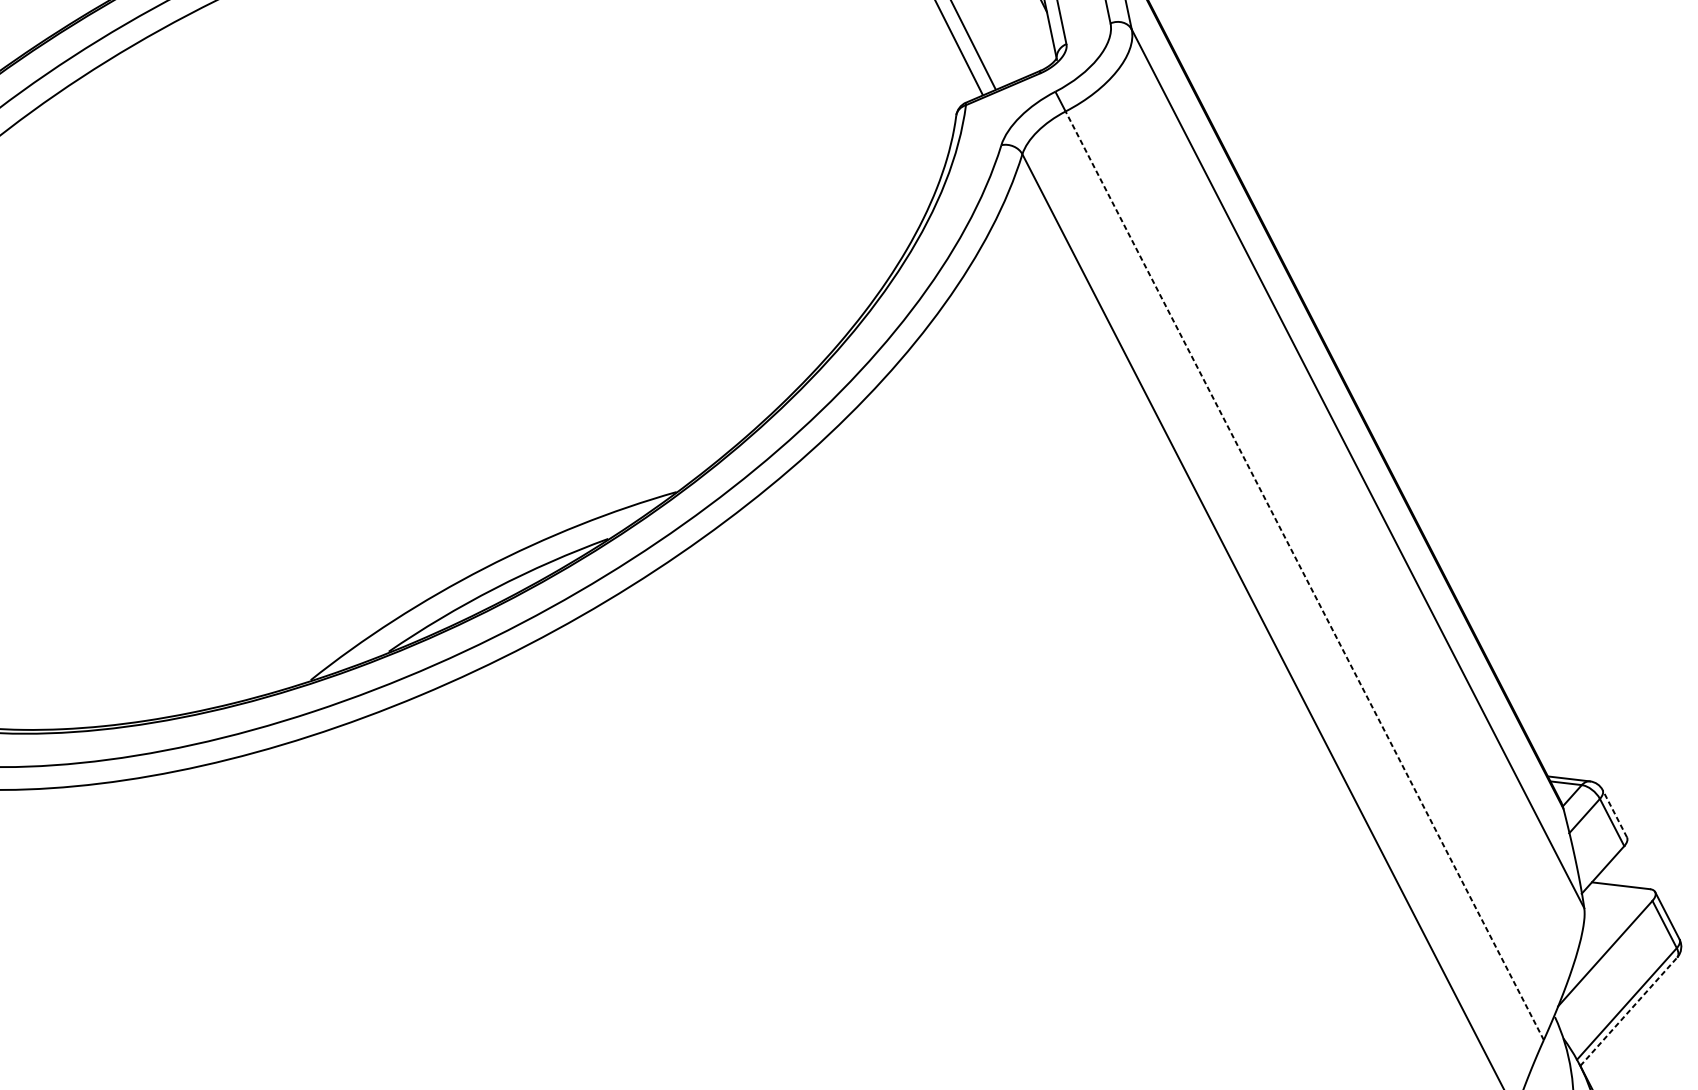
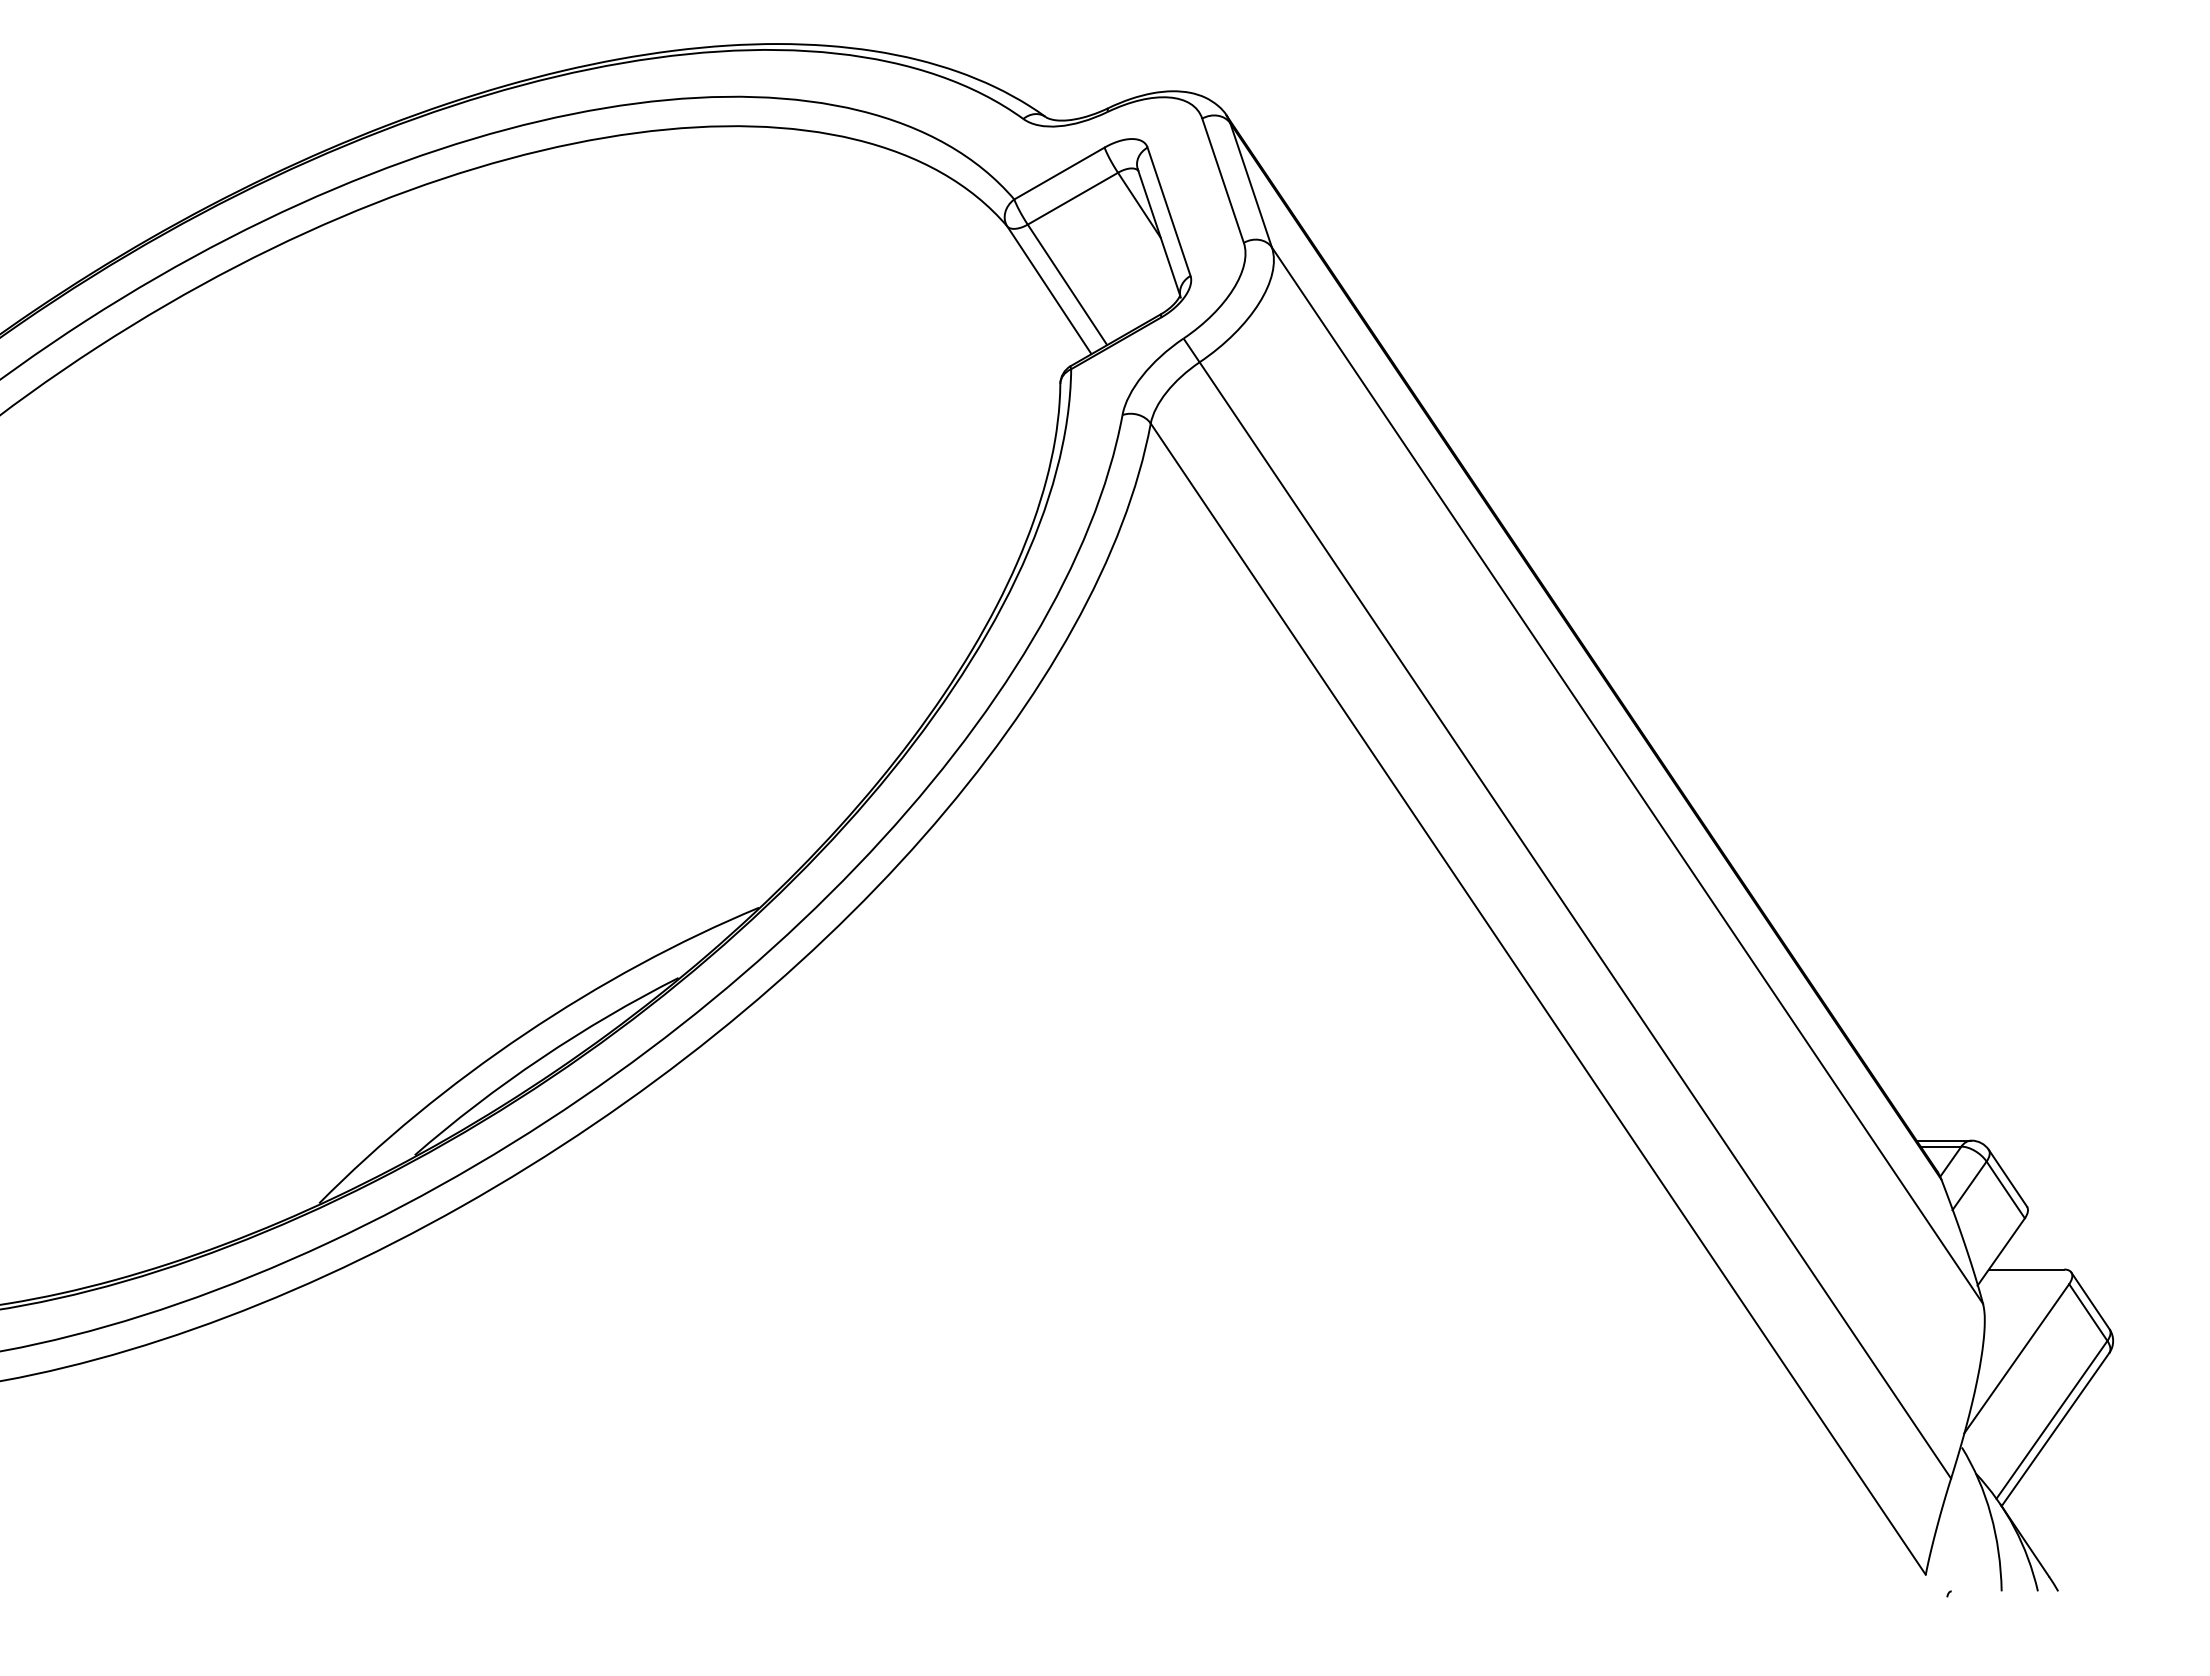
line: (1304, 575) -> (1575, 920), dashed -> solid
line: (1614, 813) -> (2007, 1177), dashed -> solid
line: (1628, 1011) -> (2055, 1429), dashed -> solid

